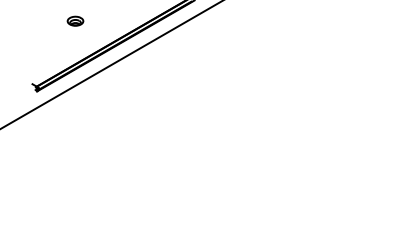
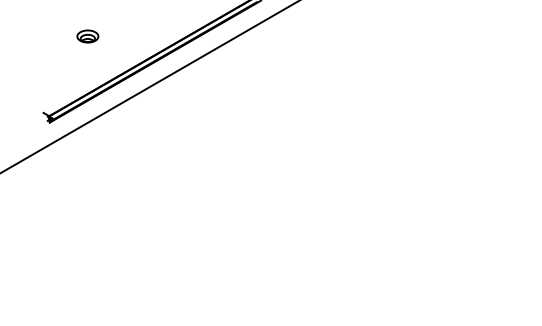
part: (75, 20) -> (87, 35), moved

